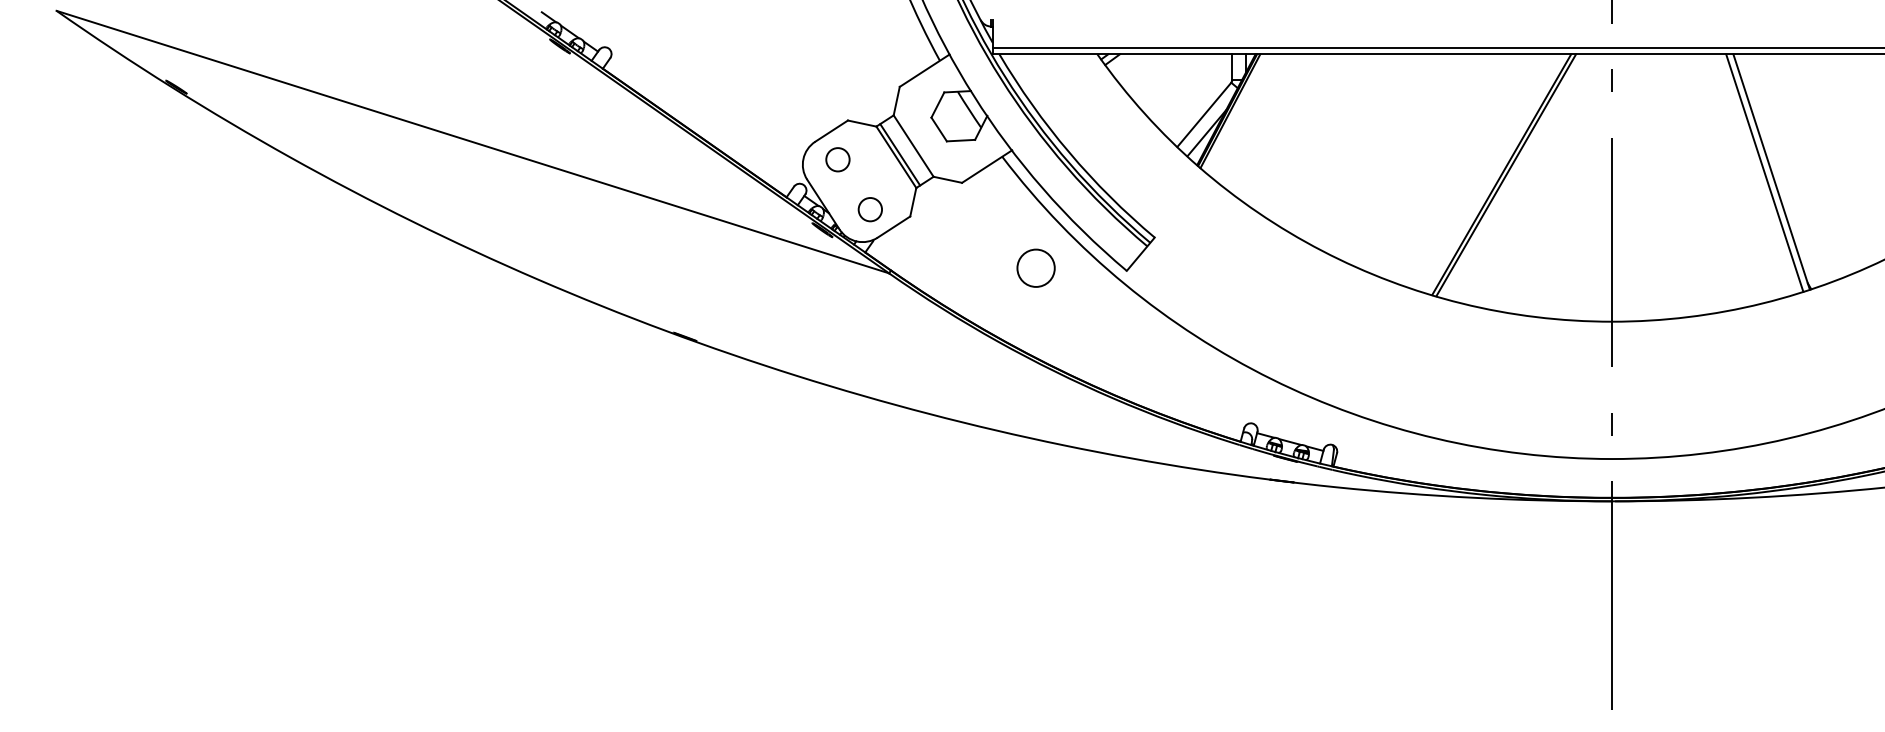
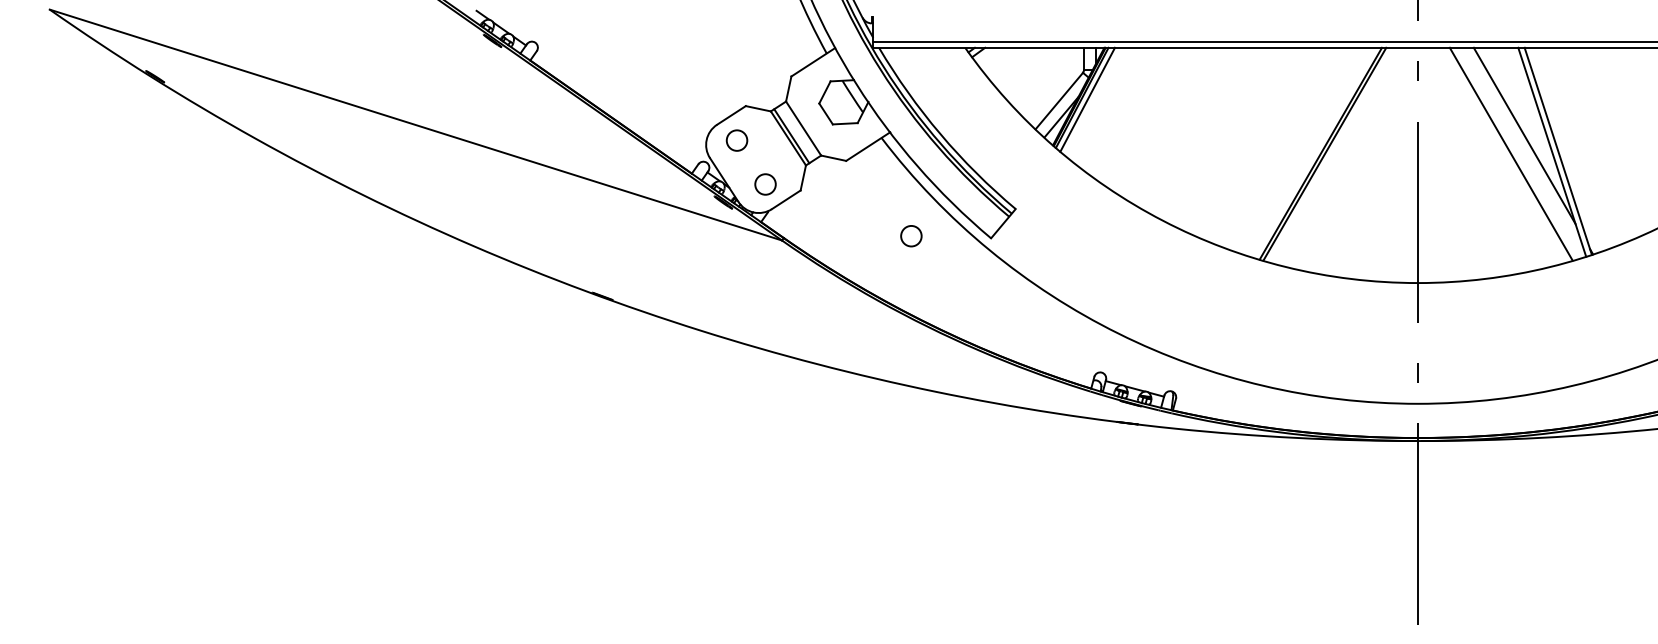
line: (1236, 113) -> (1087, 99), added
line: (1733, 153) -> (1524, 135), added
line: (1717, 174) -> (1510, 153), added
circle: (1036, 268) -> (911, 236), size x0.62

